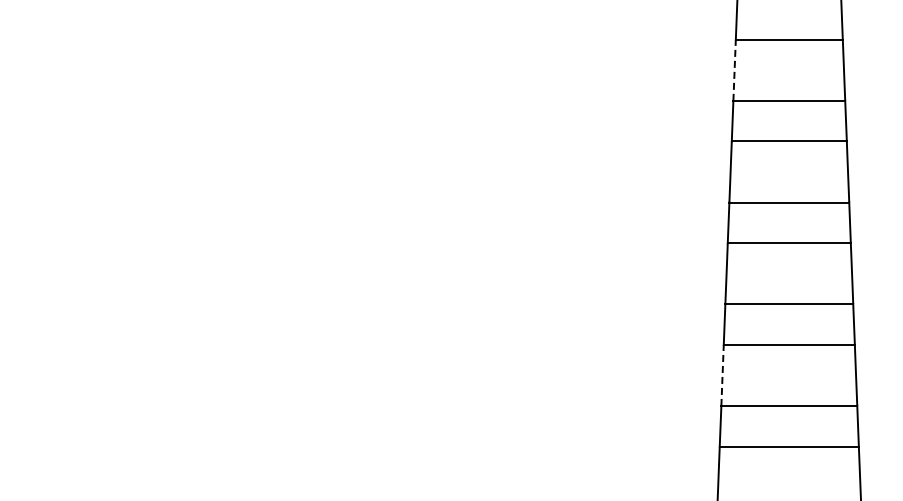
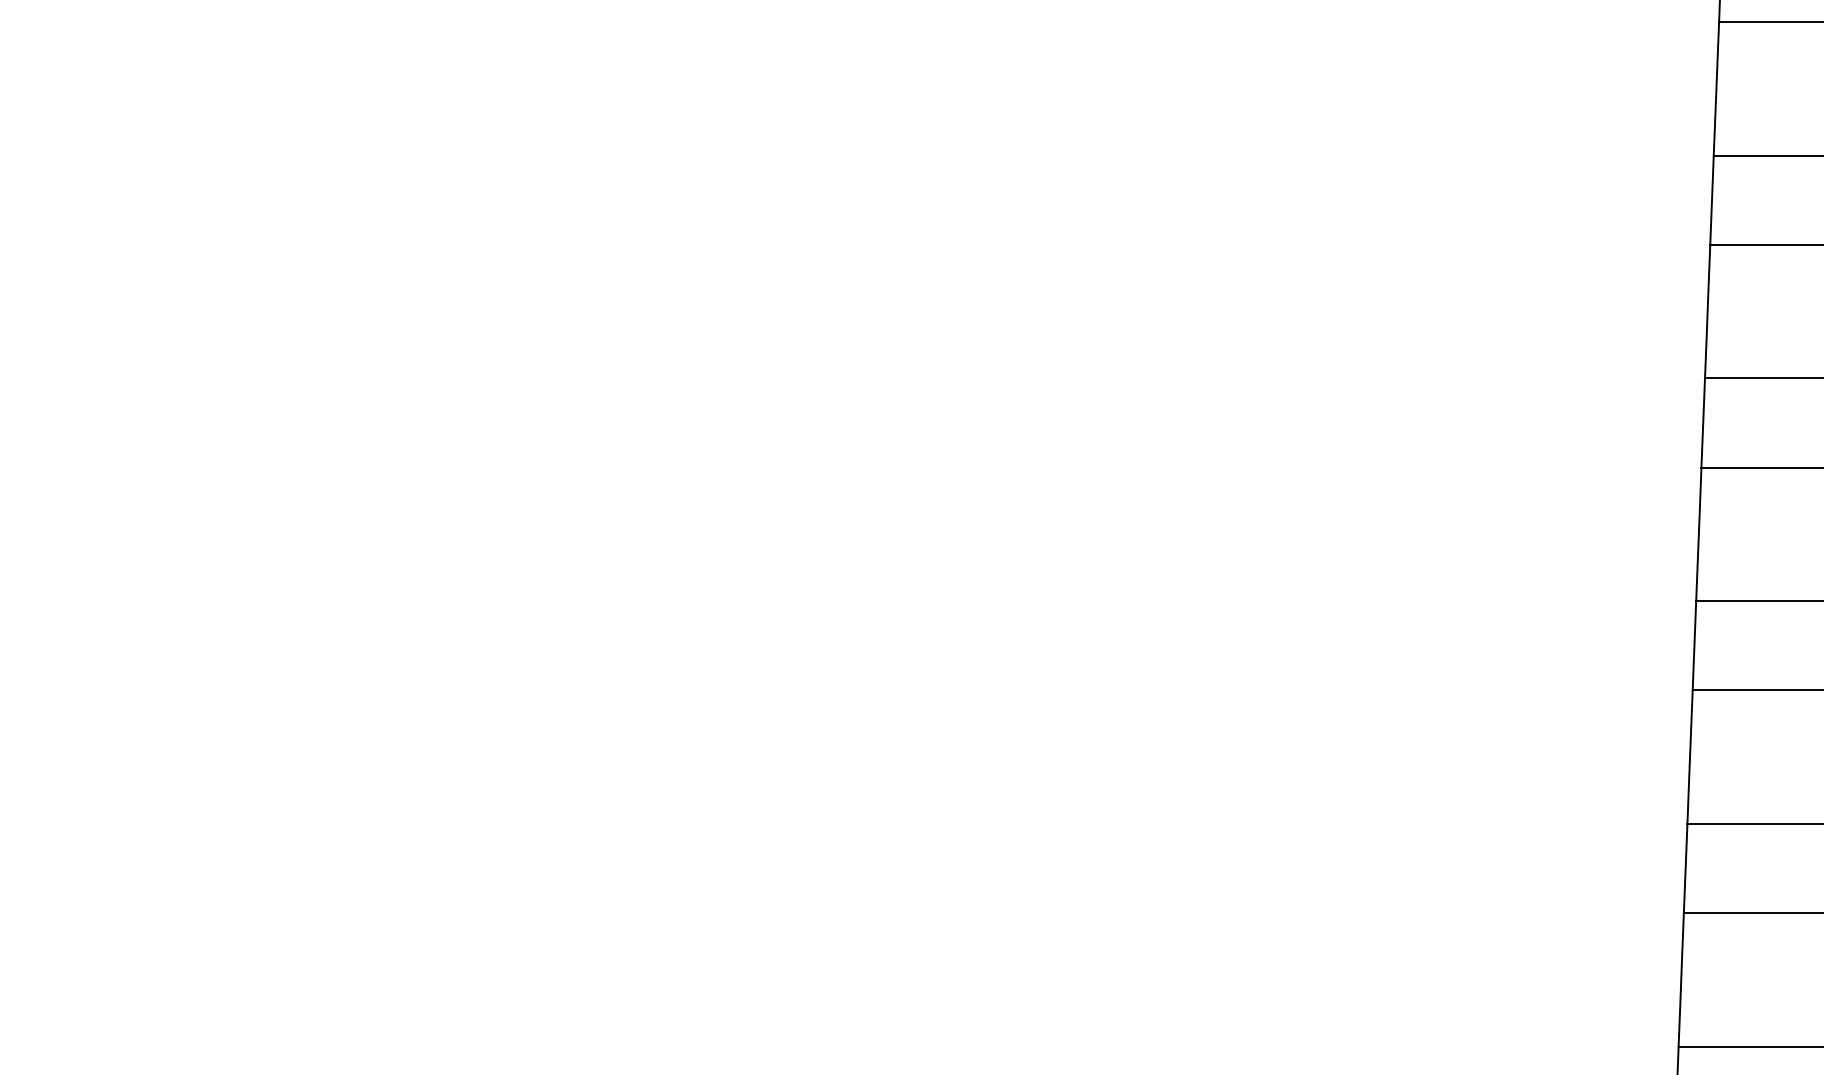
line: (734, 69) -> (1716, 86), dashed -> solid
line: (722, 374) -> (1689, 755), dashed -> solid

